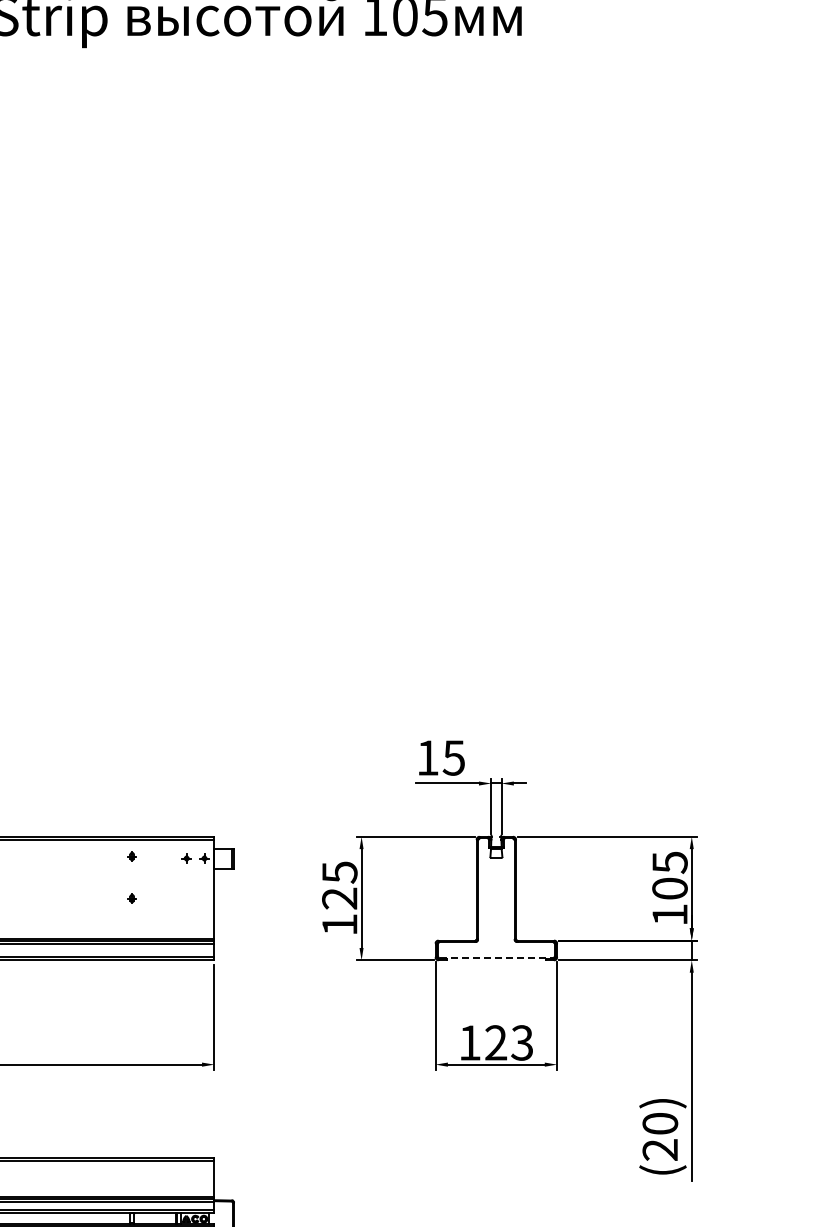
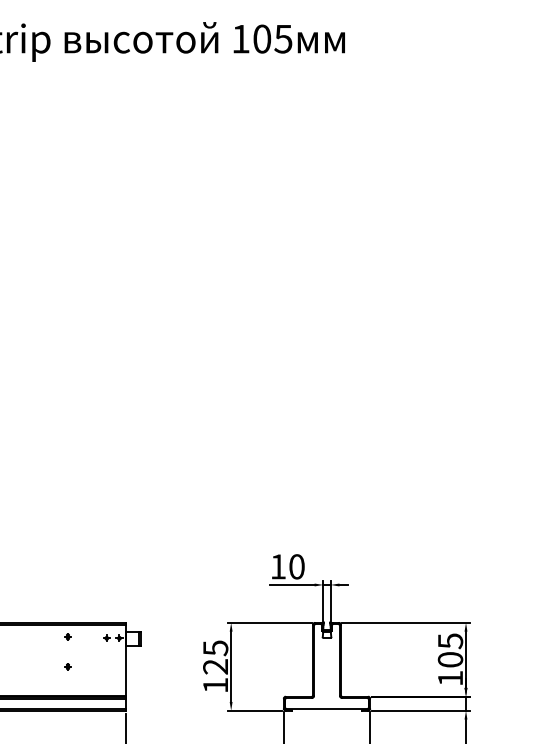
text: (453, 757) -> (296, 566), 15 -> 10
line: (496, 958) -> (327, 709), dashed -> solid

